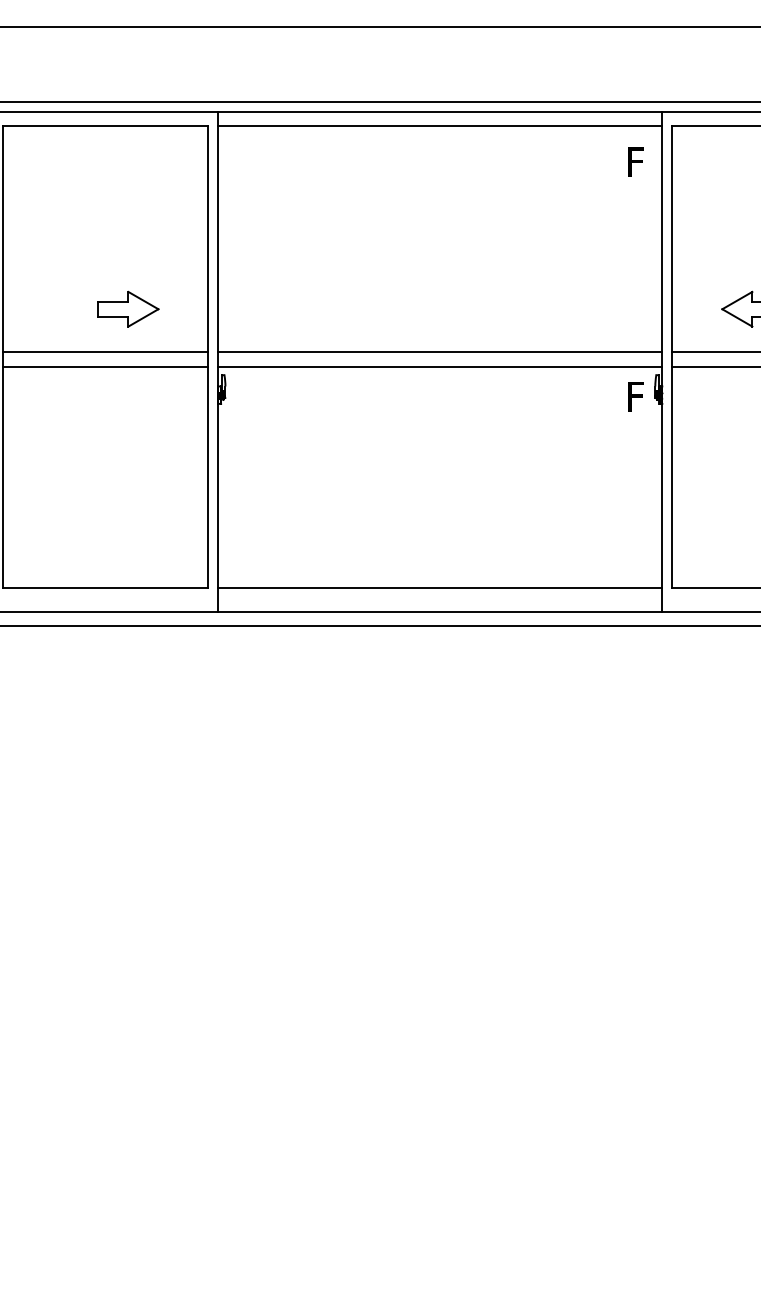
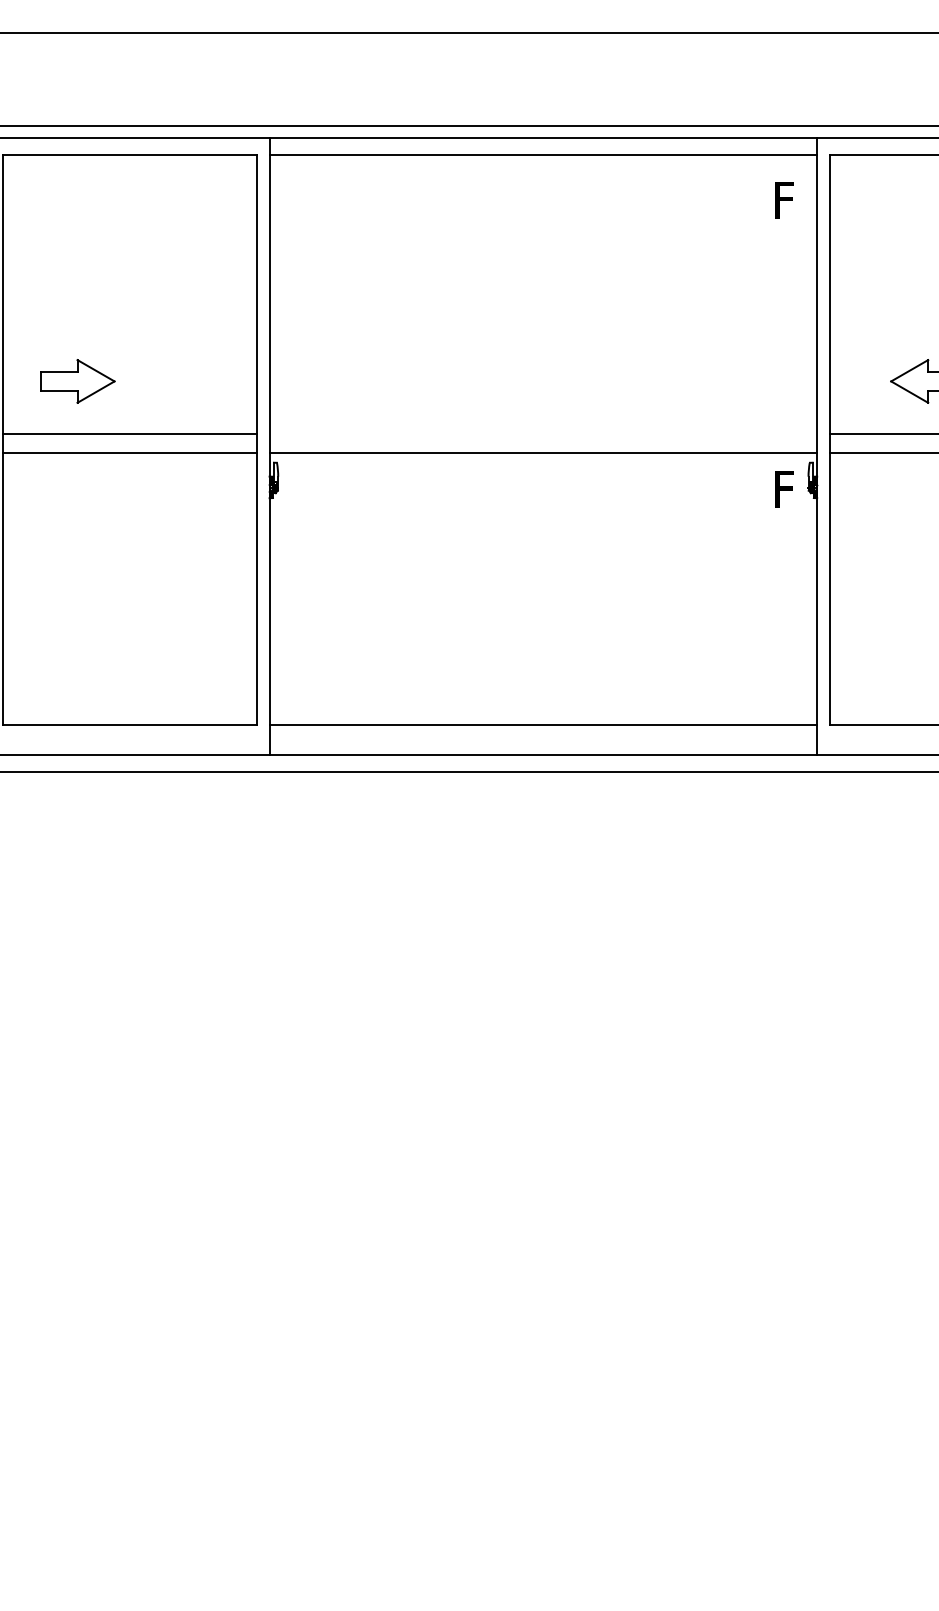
part: (128, 309) -> (77, 381), moved
line: (440, 352) -> (543, 434), removed

